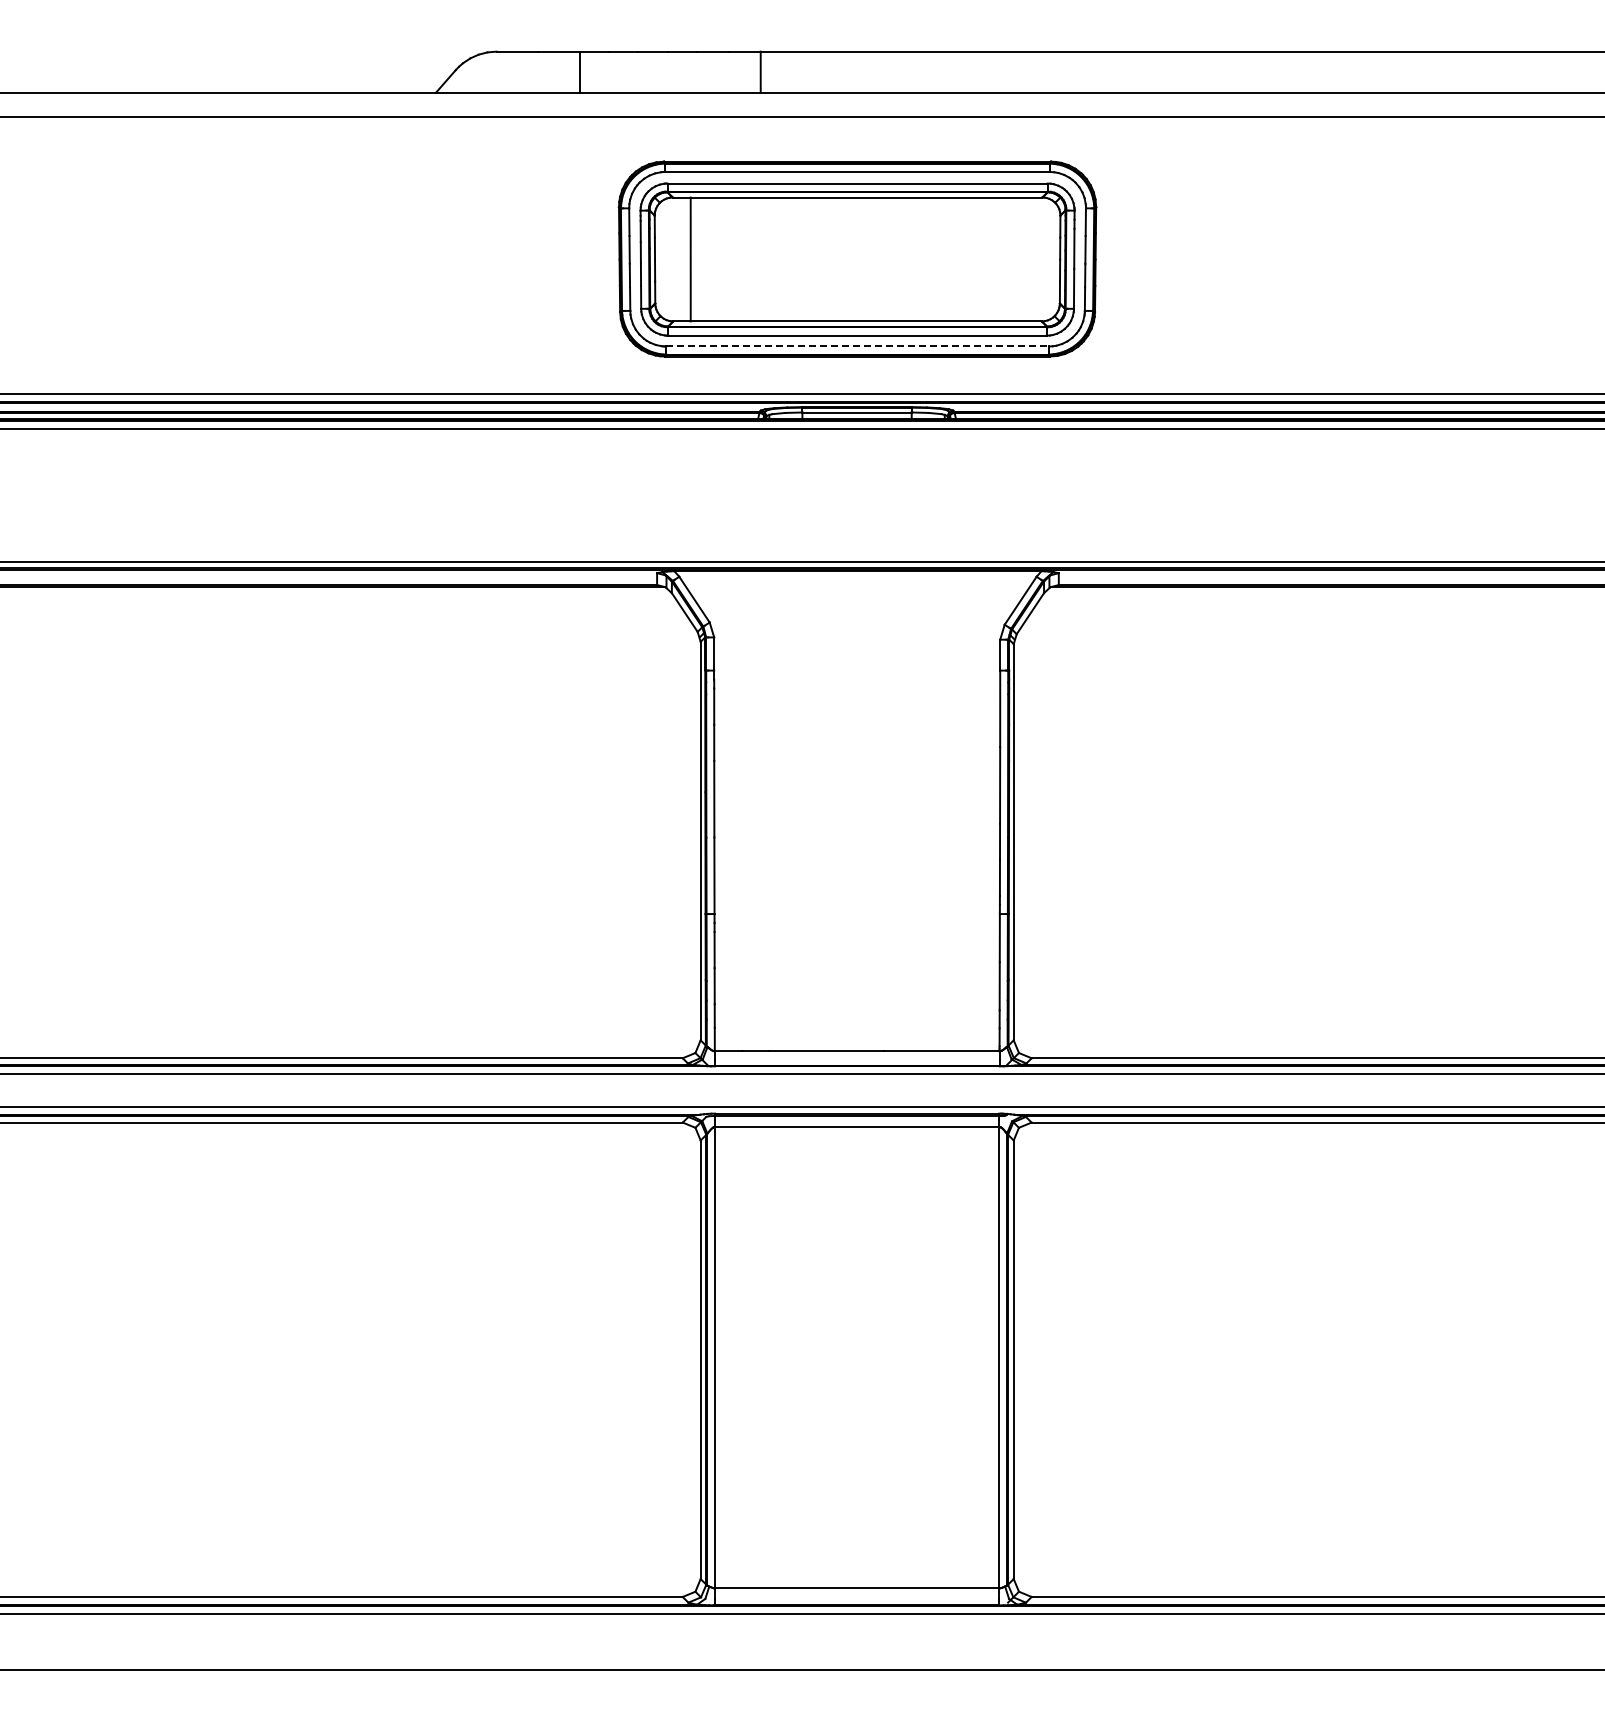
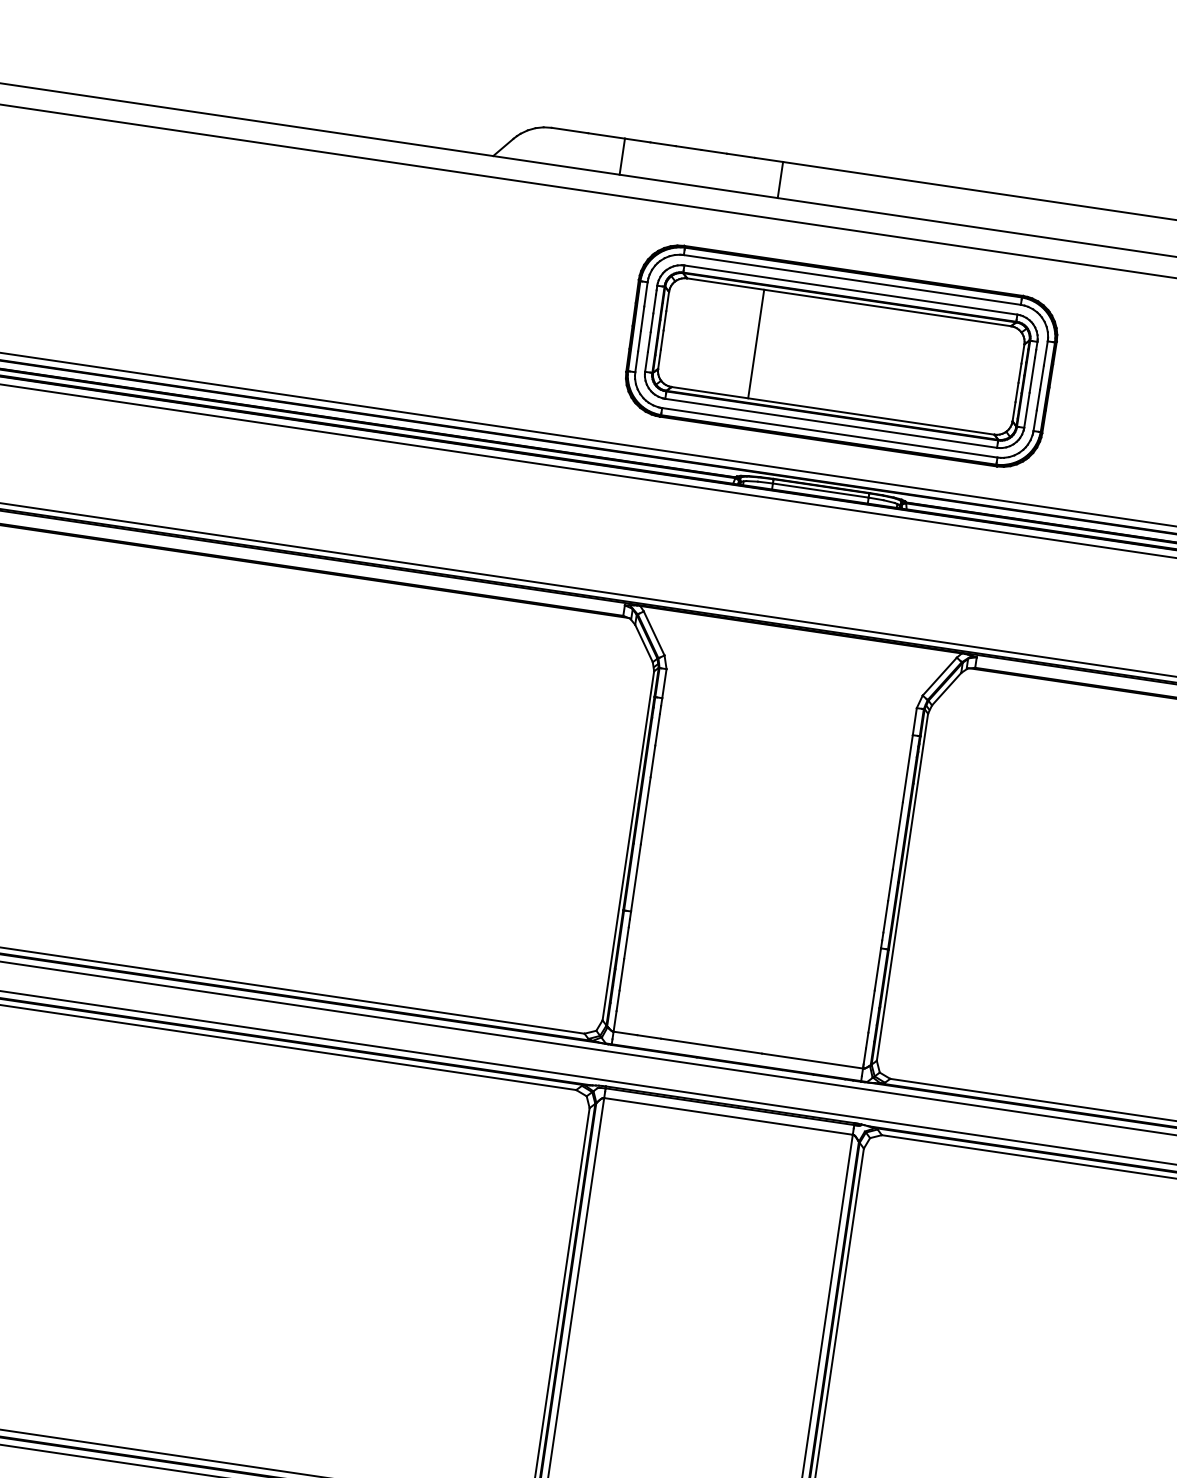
line: (690, 259) -> (756, 344), moved
line: (858, 346) -> (830, 432), dashed -> solid

